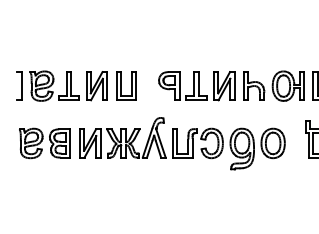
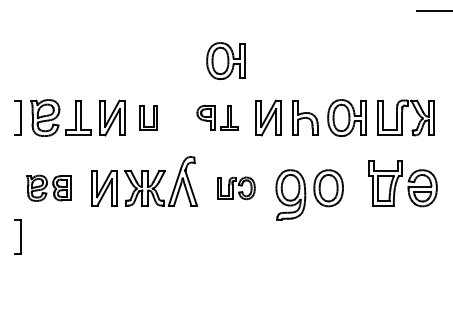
part: (188, 39) -> (225, 60), added
part: (126, 85) -> (148, 117), size x0.7
part: (182, 85) -> (217, 117), size x0.7
part: (44, 143) -> (48, 188), size x0.7
part: (197, 143) -> (236, 188), size x0.6
part: (19, 182) -> (17, 236), added

